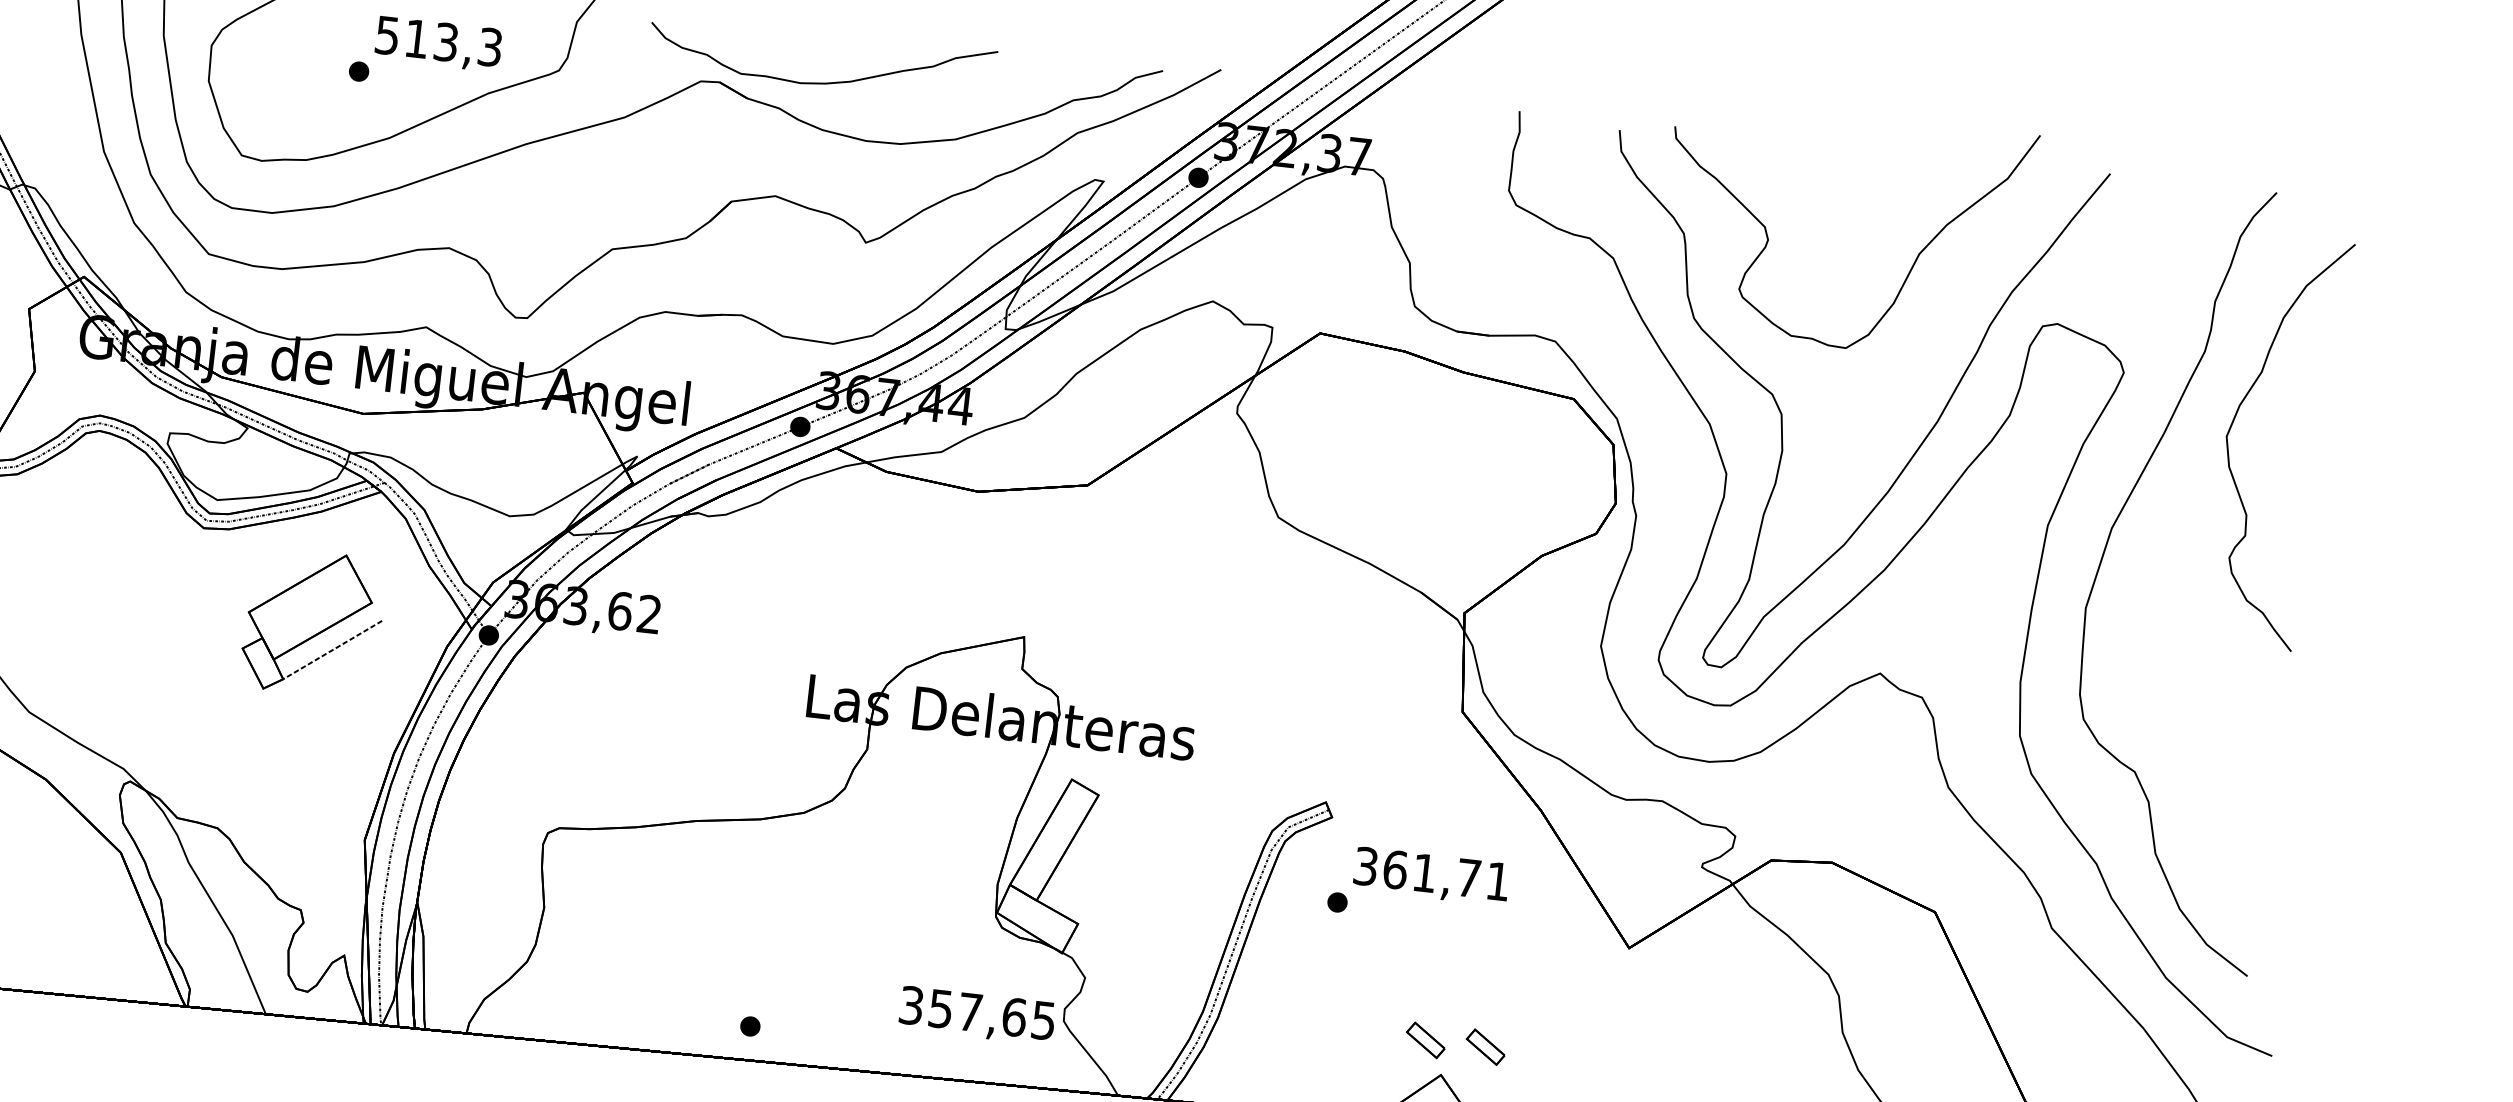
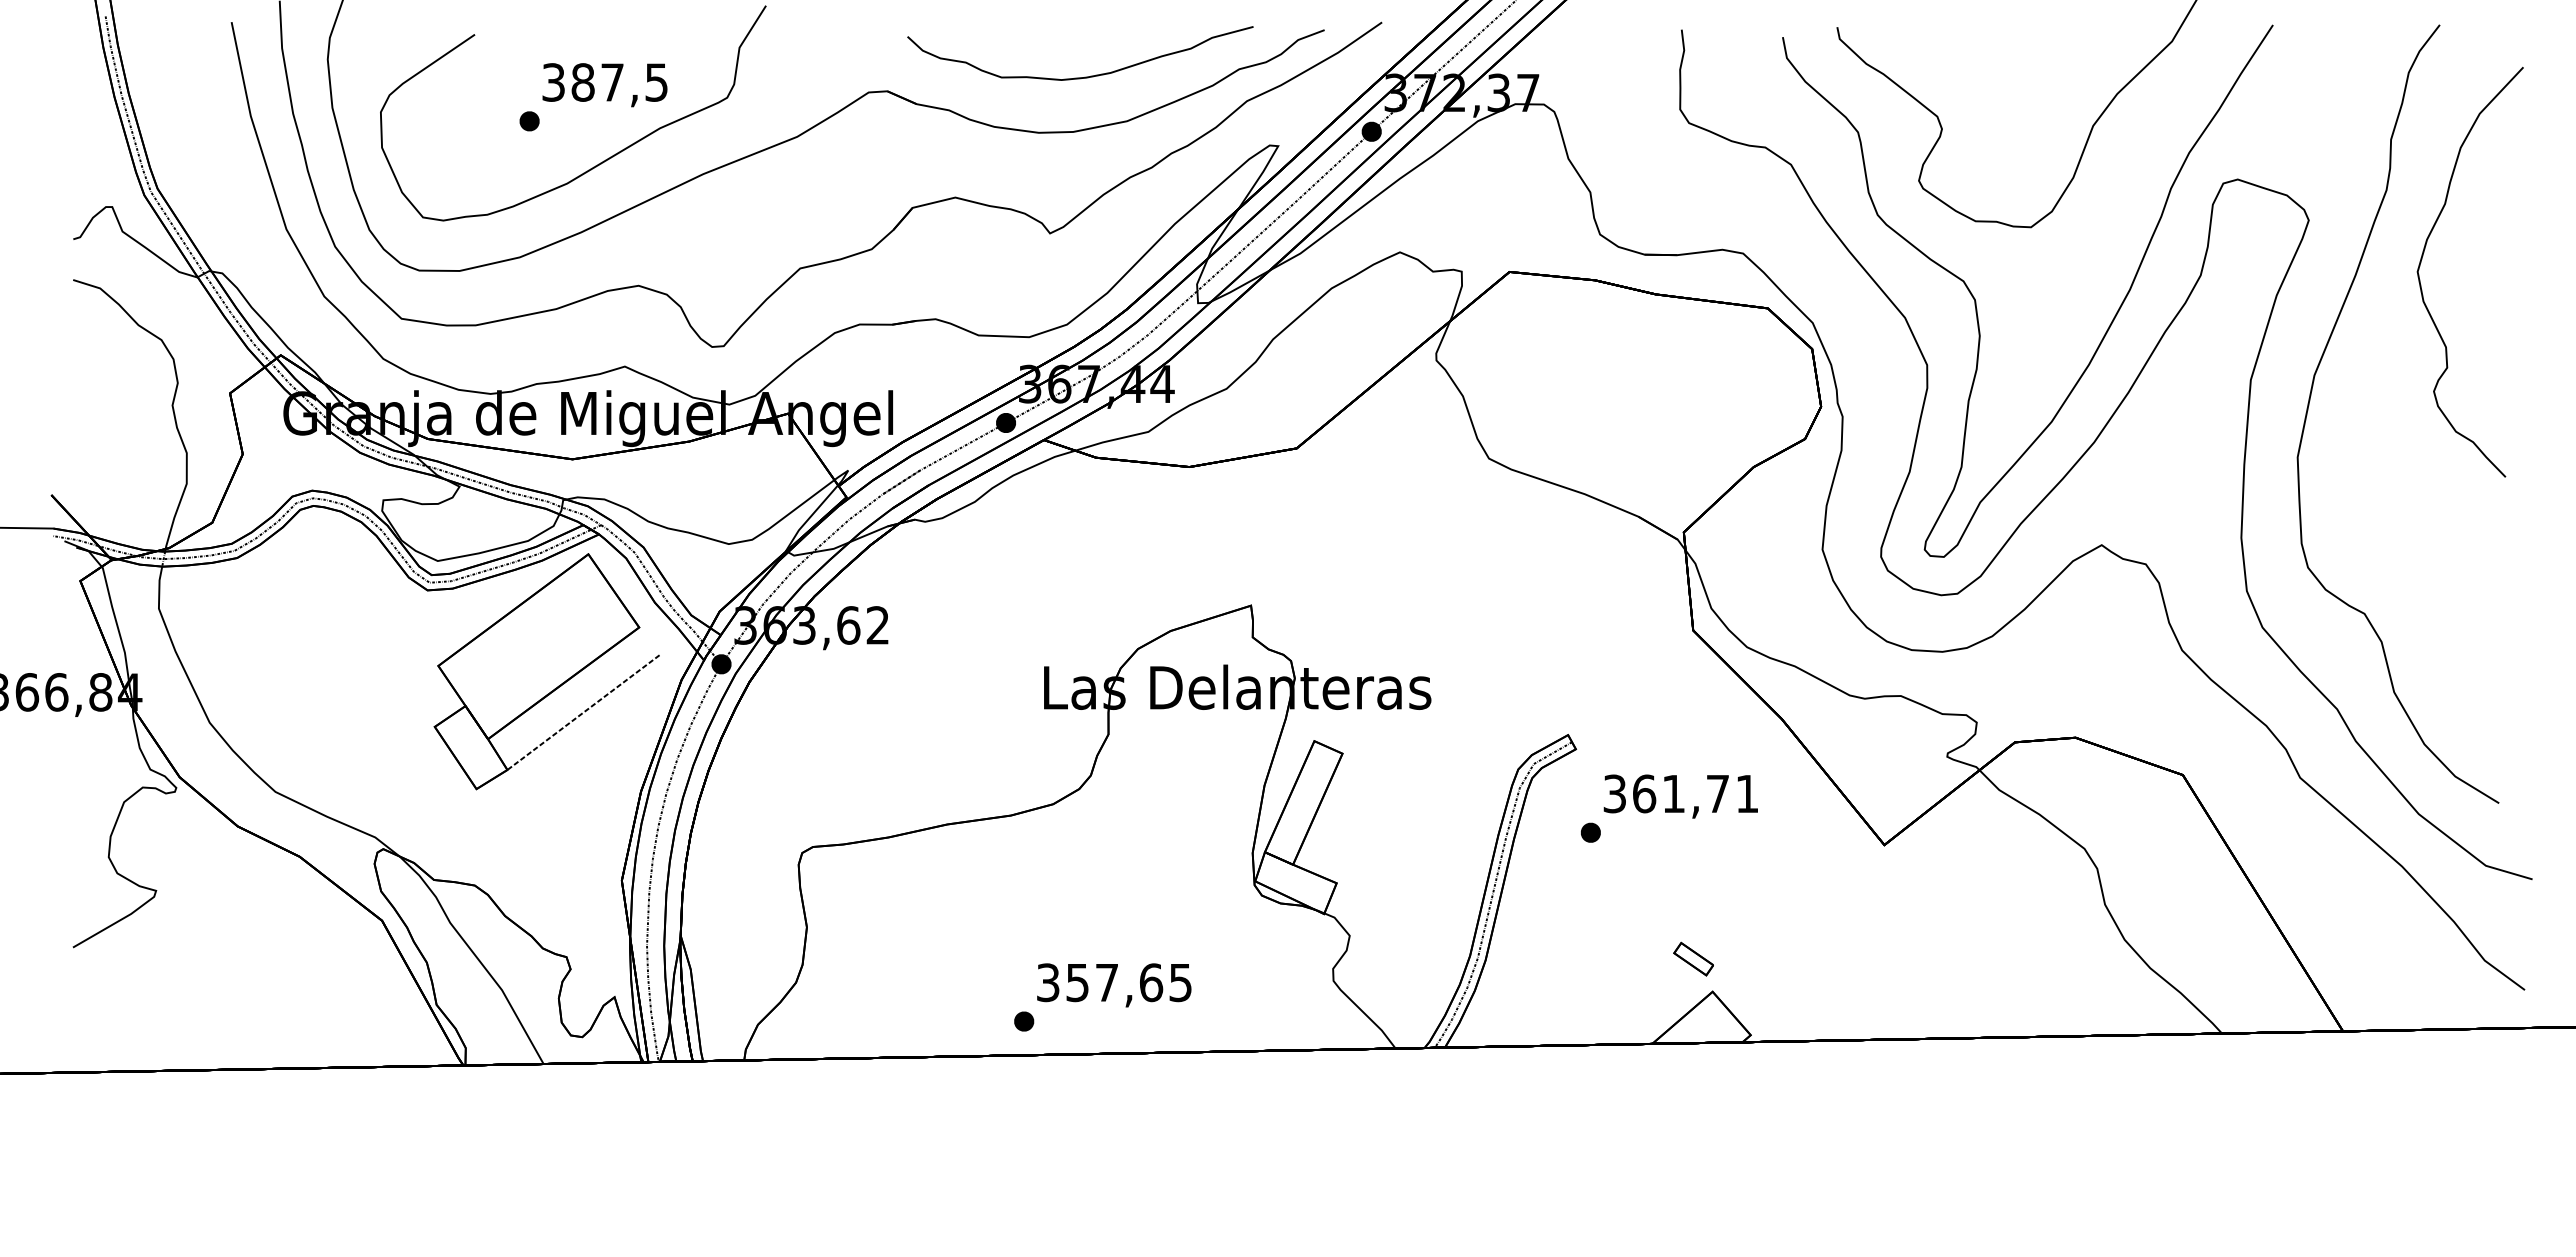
text: (439, 41) -> (605, 82), 513,3 -> 387,5
part: (823, 82) -> (1084, 76), moved
part: (313, 622) -> (546, 671), size x1.67
text: (977, 1015) -> (1114, 985), moved
part: (1485, 1046) -> (1753, 958), removed

